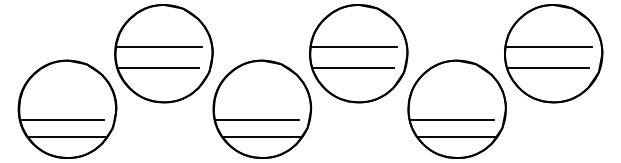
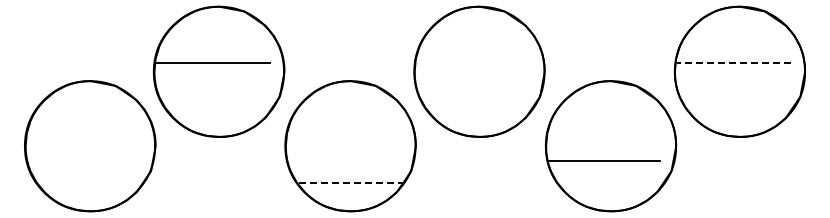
line: (354, 47) -> (473, 63), removed
line: (548, 47) -> (733, 63), solid -> dashed
line: (158, 68) -> (212, 91), removed
line: (353, 68) -> (472, 91), removed
line: (548, 68) -> (732, 91), removed
line: (62, 120) -> (83, 161), removed
line: (257, 120) -> (343, 161), removed
line: (67, 137) -> (90, 183), removed
line: (262, 137) -> (350, 183), solid -> dashed
line: (457, 137) -> (611, 183), removed

